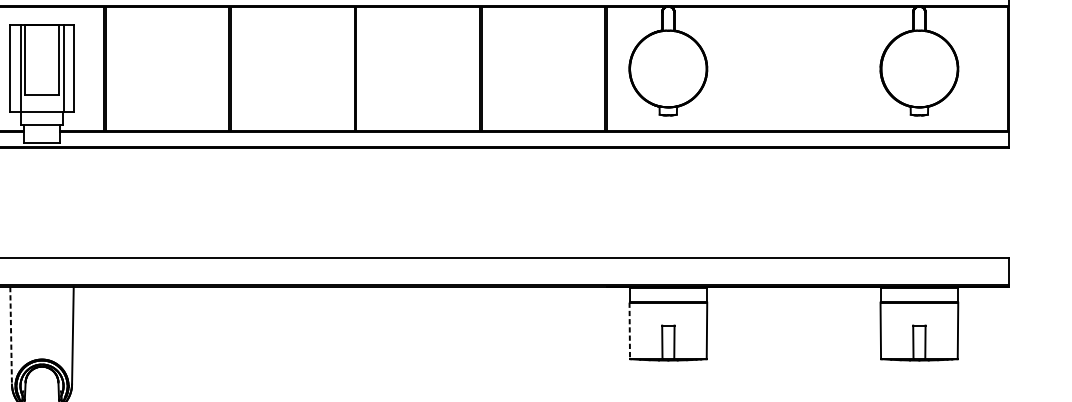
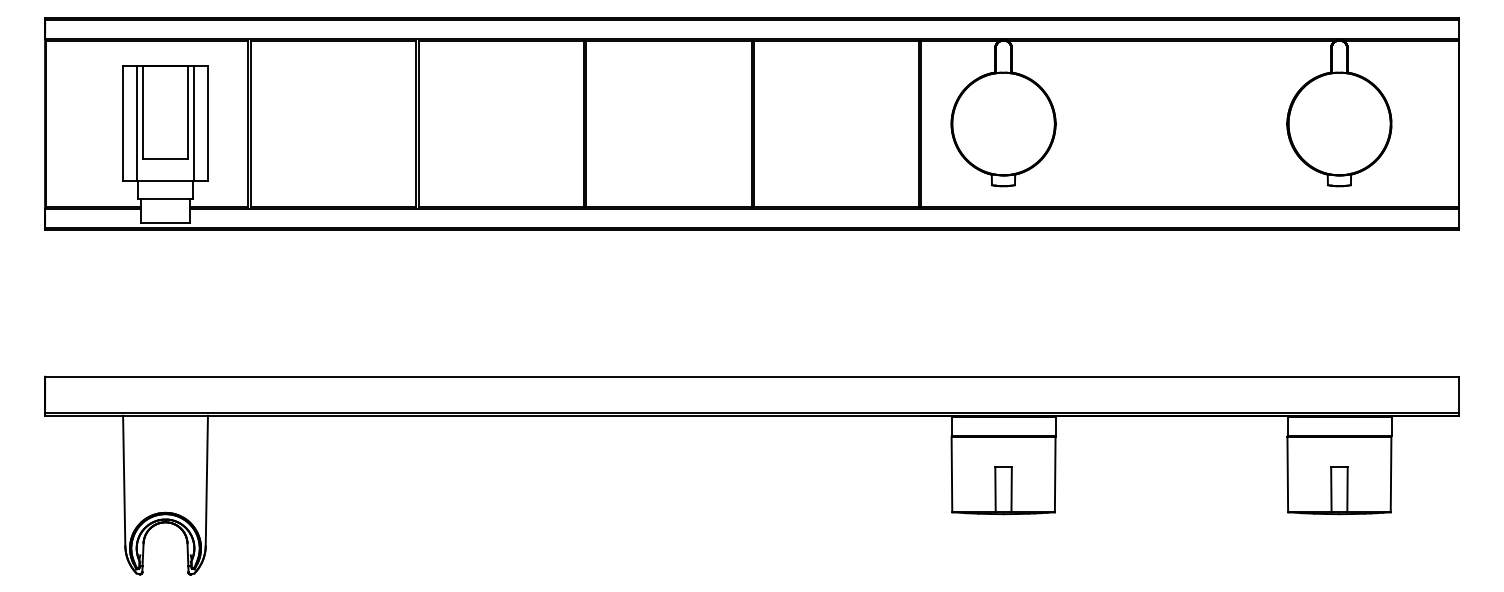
line: (629, 330) -> (951, 474), dashed -> solid
line: (11, 336) -> (124, 481), dashed -> solid

